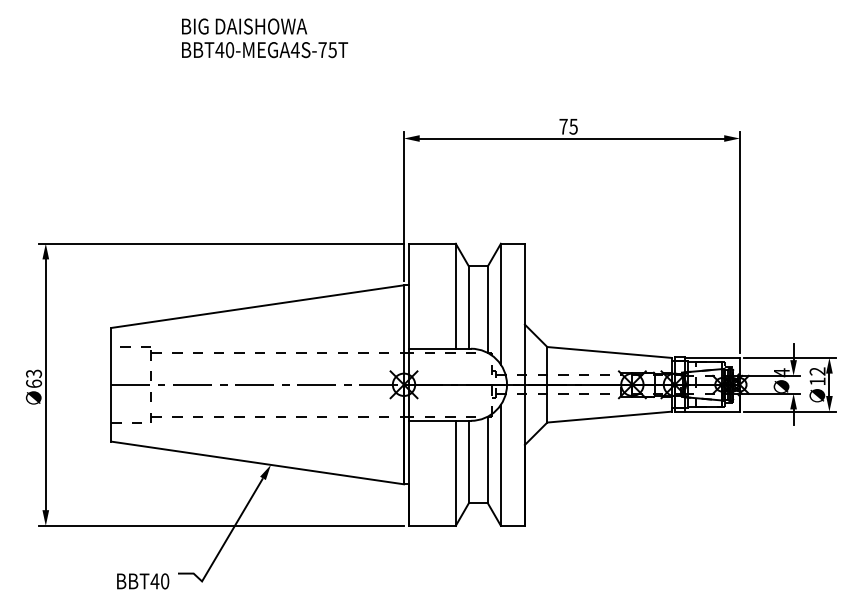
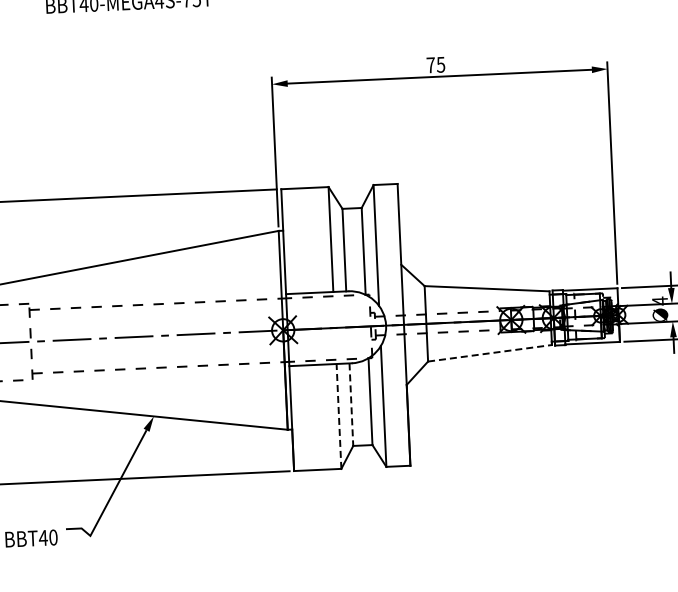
line: (610, 417) -> (490, 353), solid -> dashed
line: (468, 462) -> (351, 405), solid -> dashed
line: (455, 473) -> (338, 416), solid -> dashed

